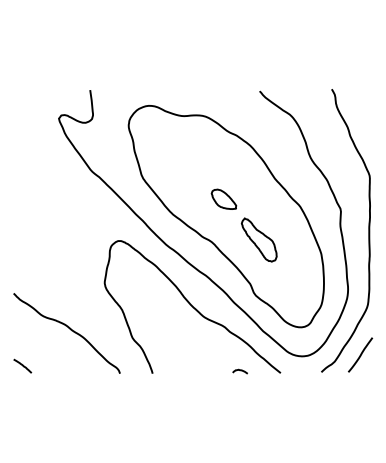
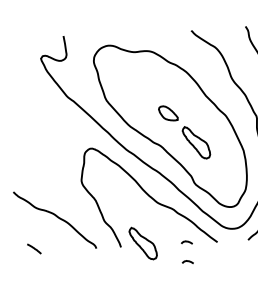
line: (22, 365) -> (34, 248), moved
part: (181, 369) -> (142, 243), added
curve: (239, 396) -> (187, 261), added

